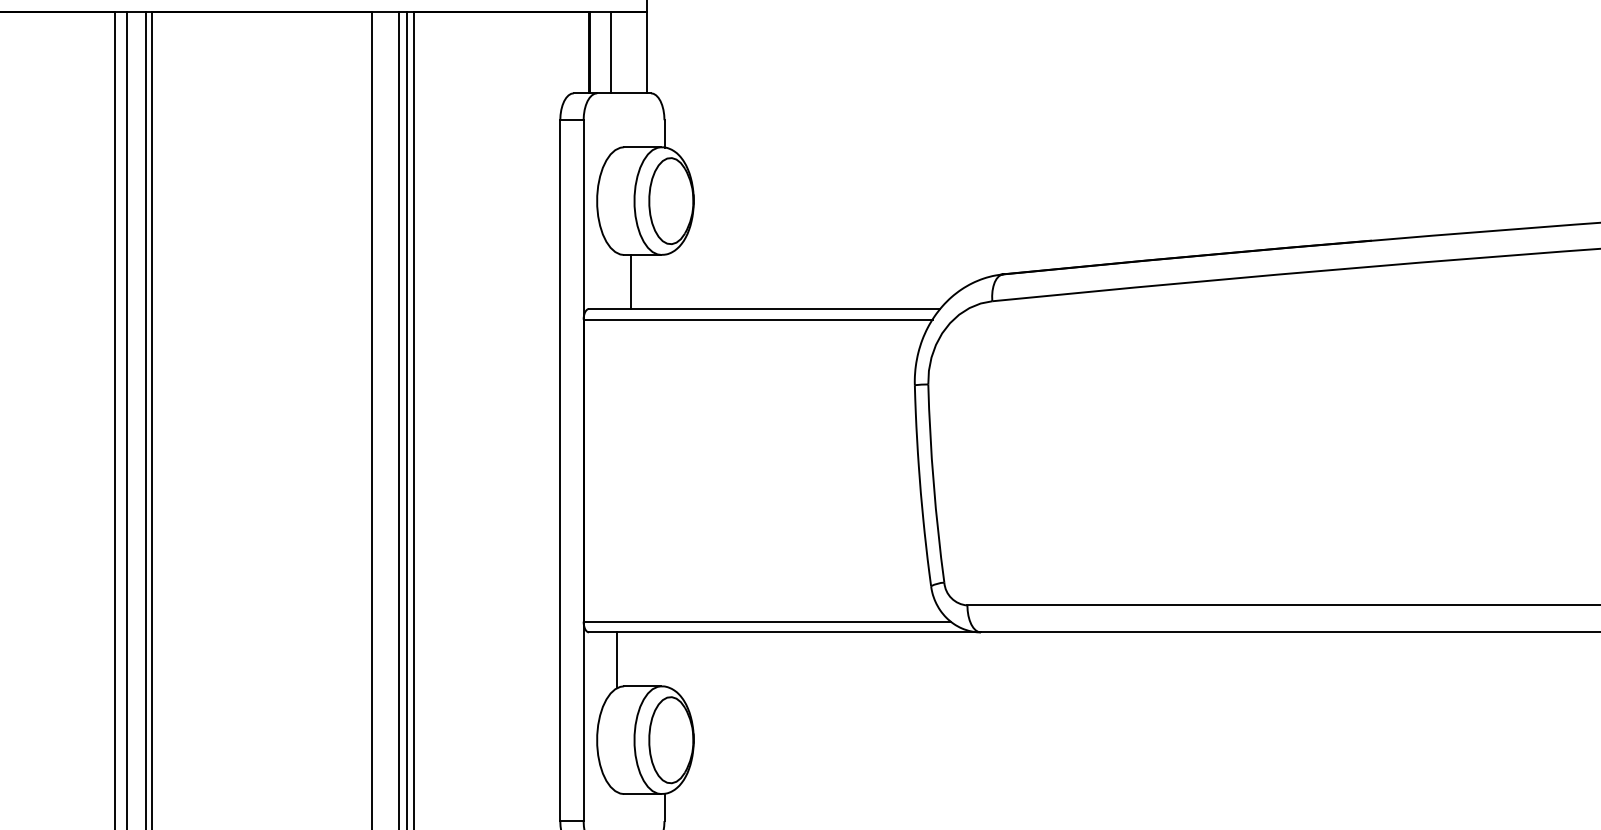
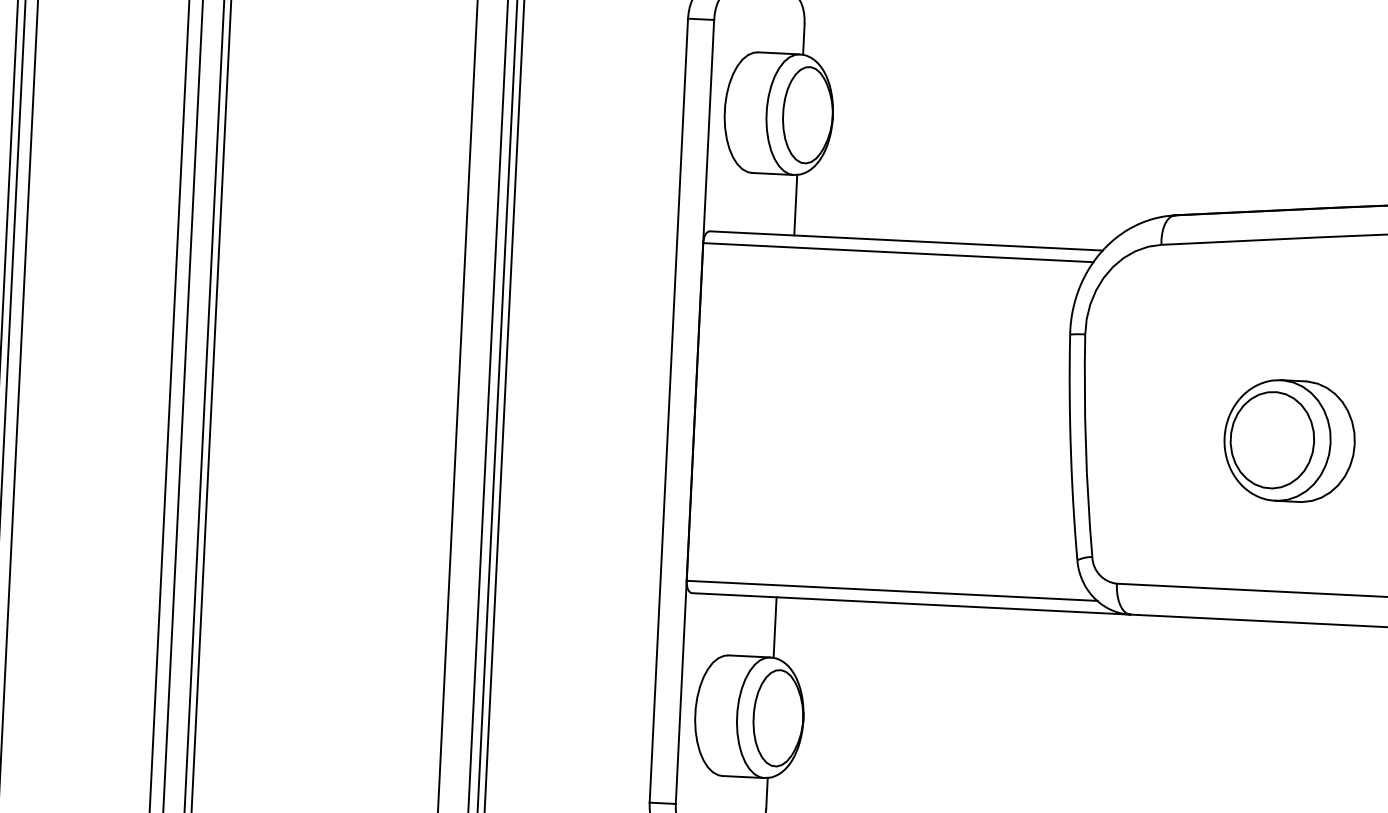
line: (630, 281) -> (795, 204), moved
part: (1115, 470) -> (1289, 440), added
line: (616, 659) -> (775, 627), moved

